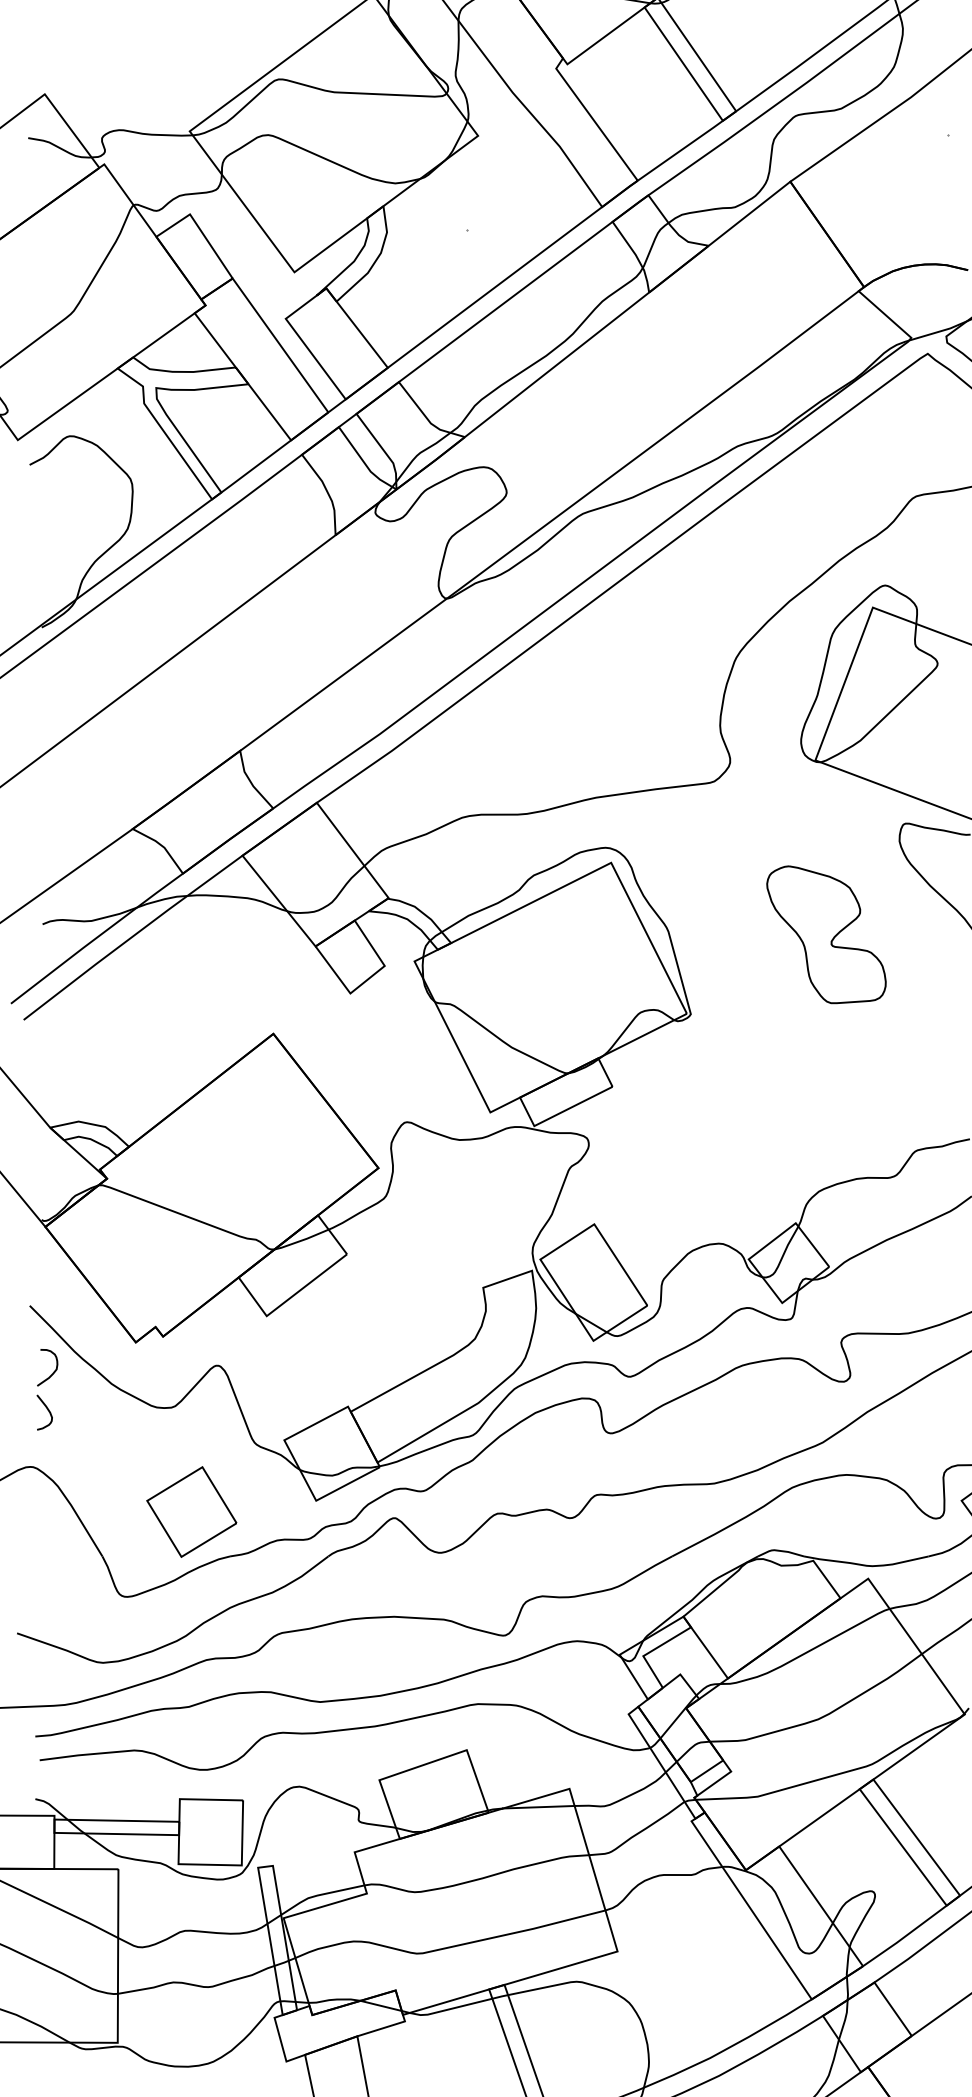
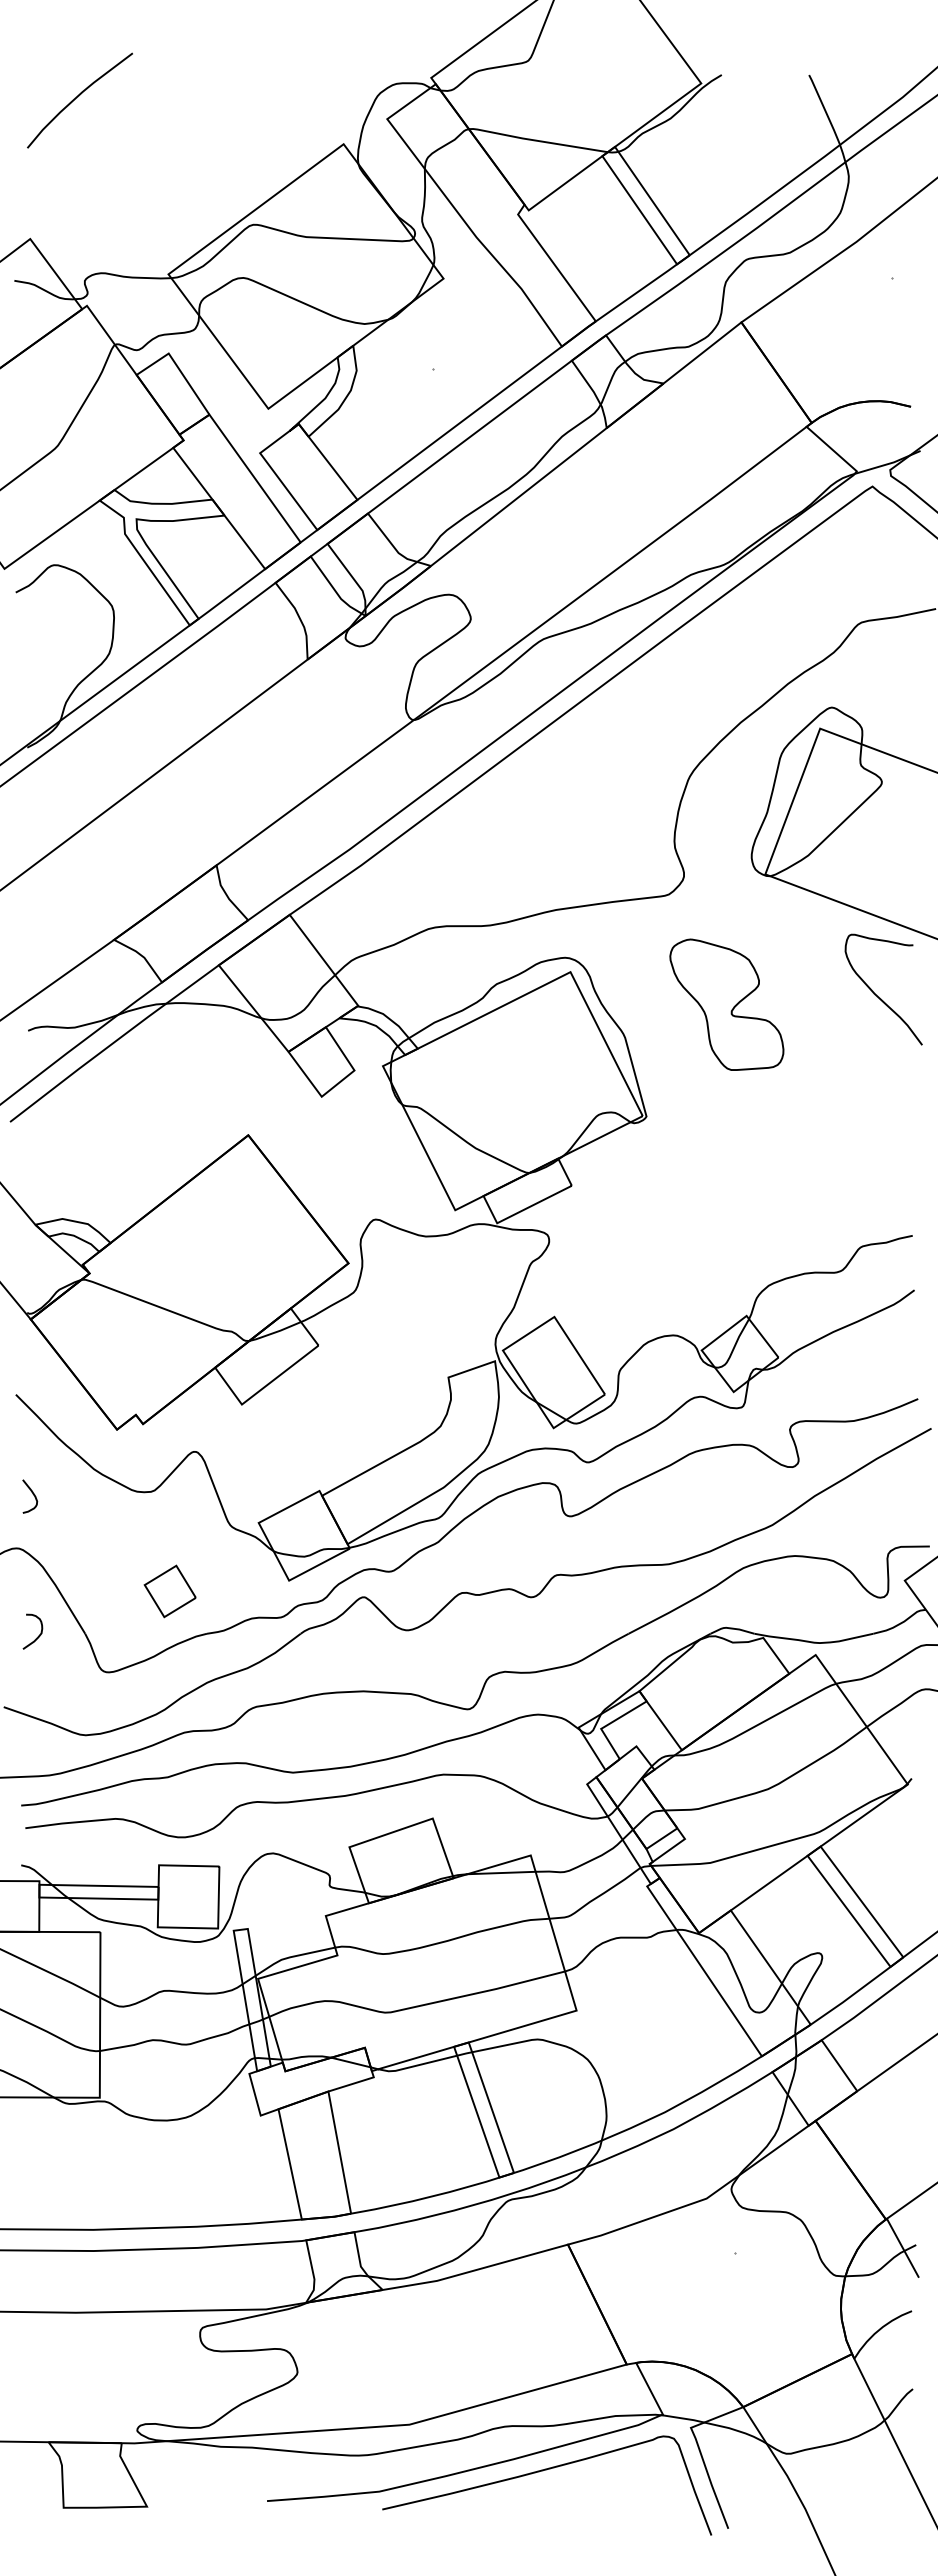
part: (826, 934) -> (726, 1004), moved
curve: (52, 1372) -> (37, 1636), moved
part: (190, 1512) -> (169, 1591), size x0.6

